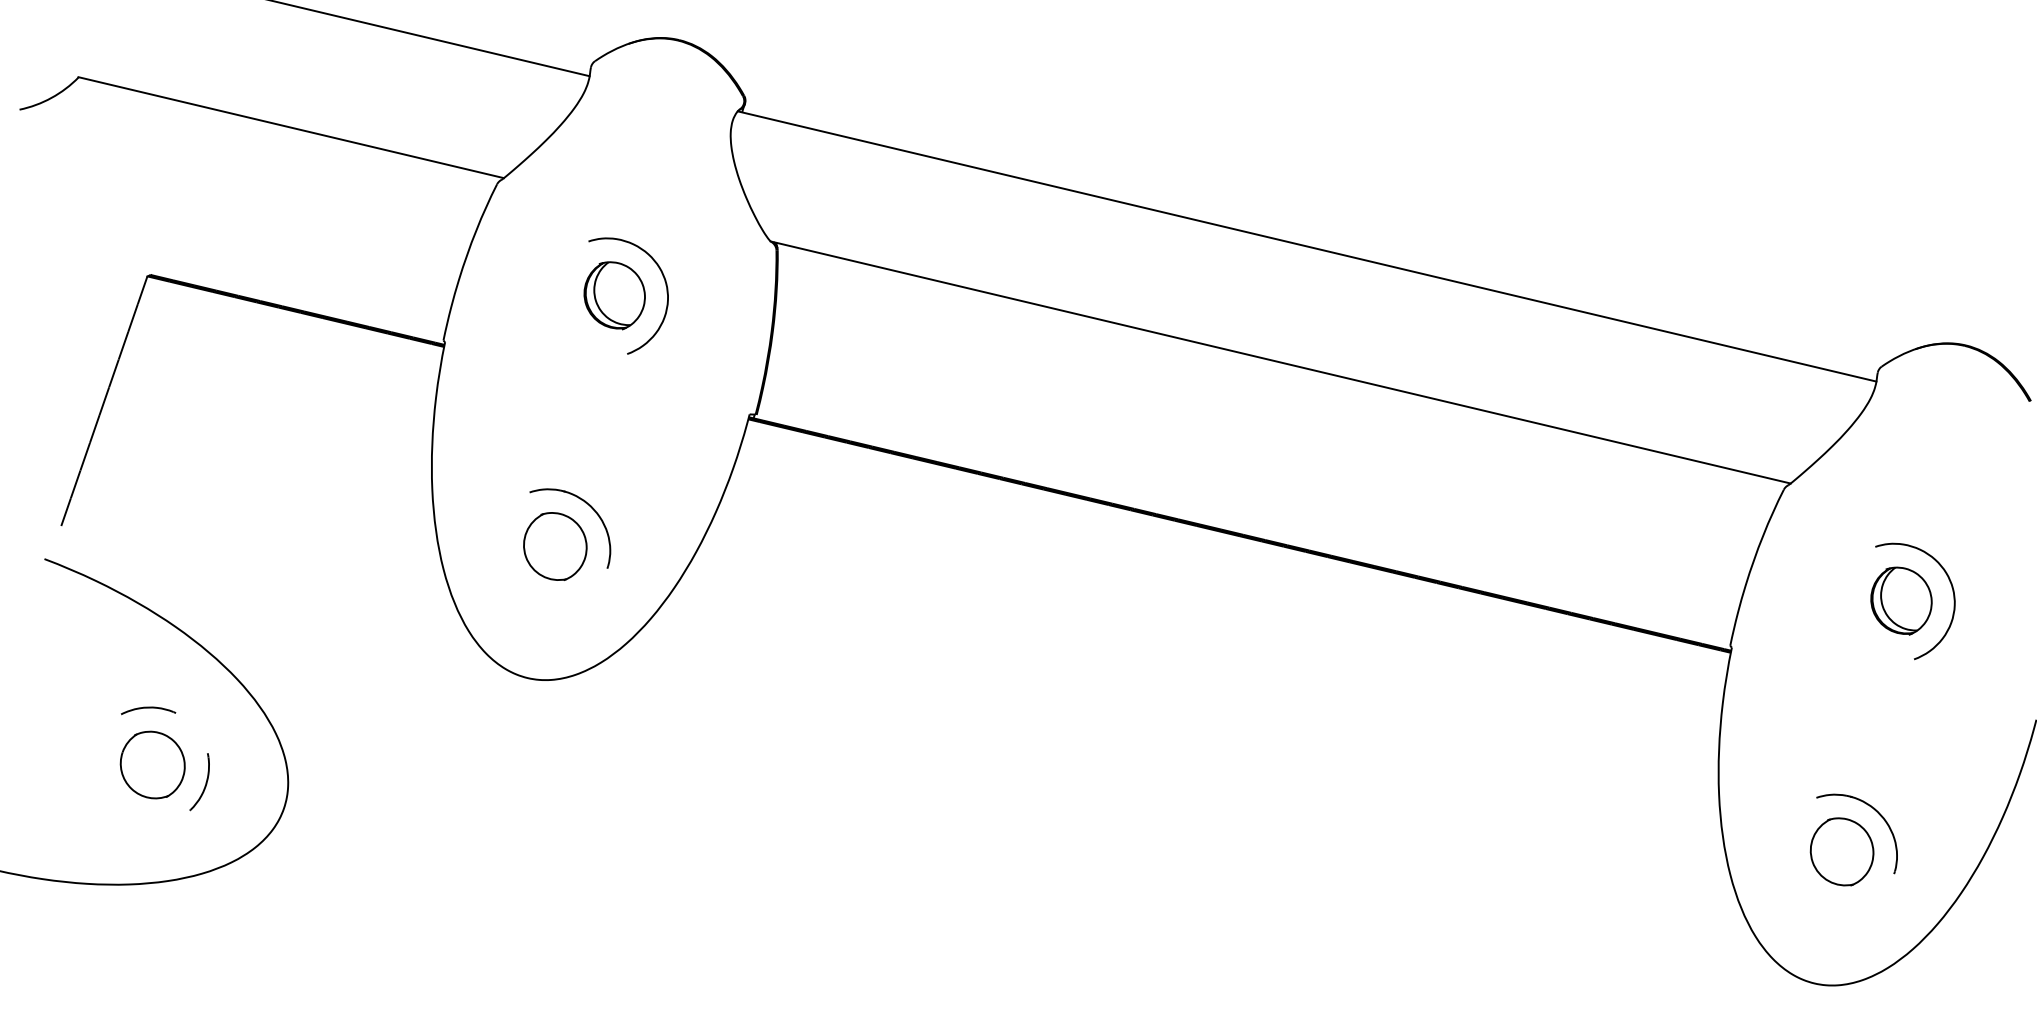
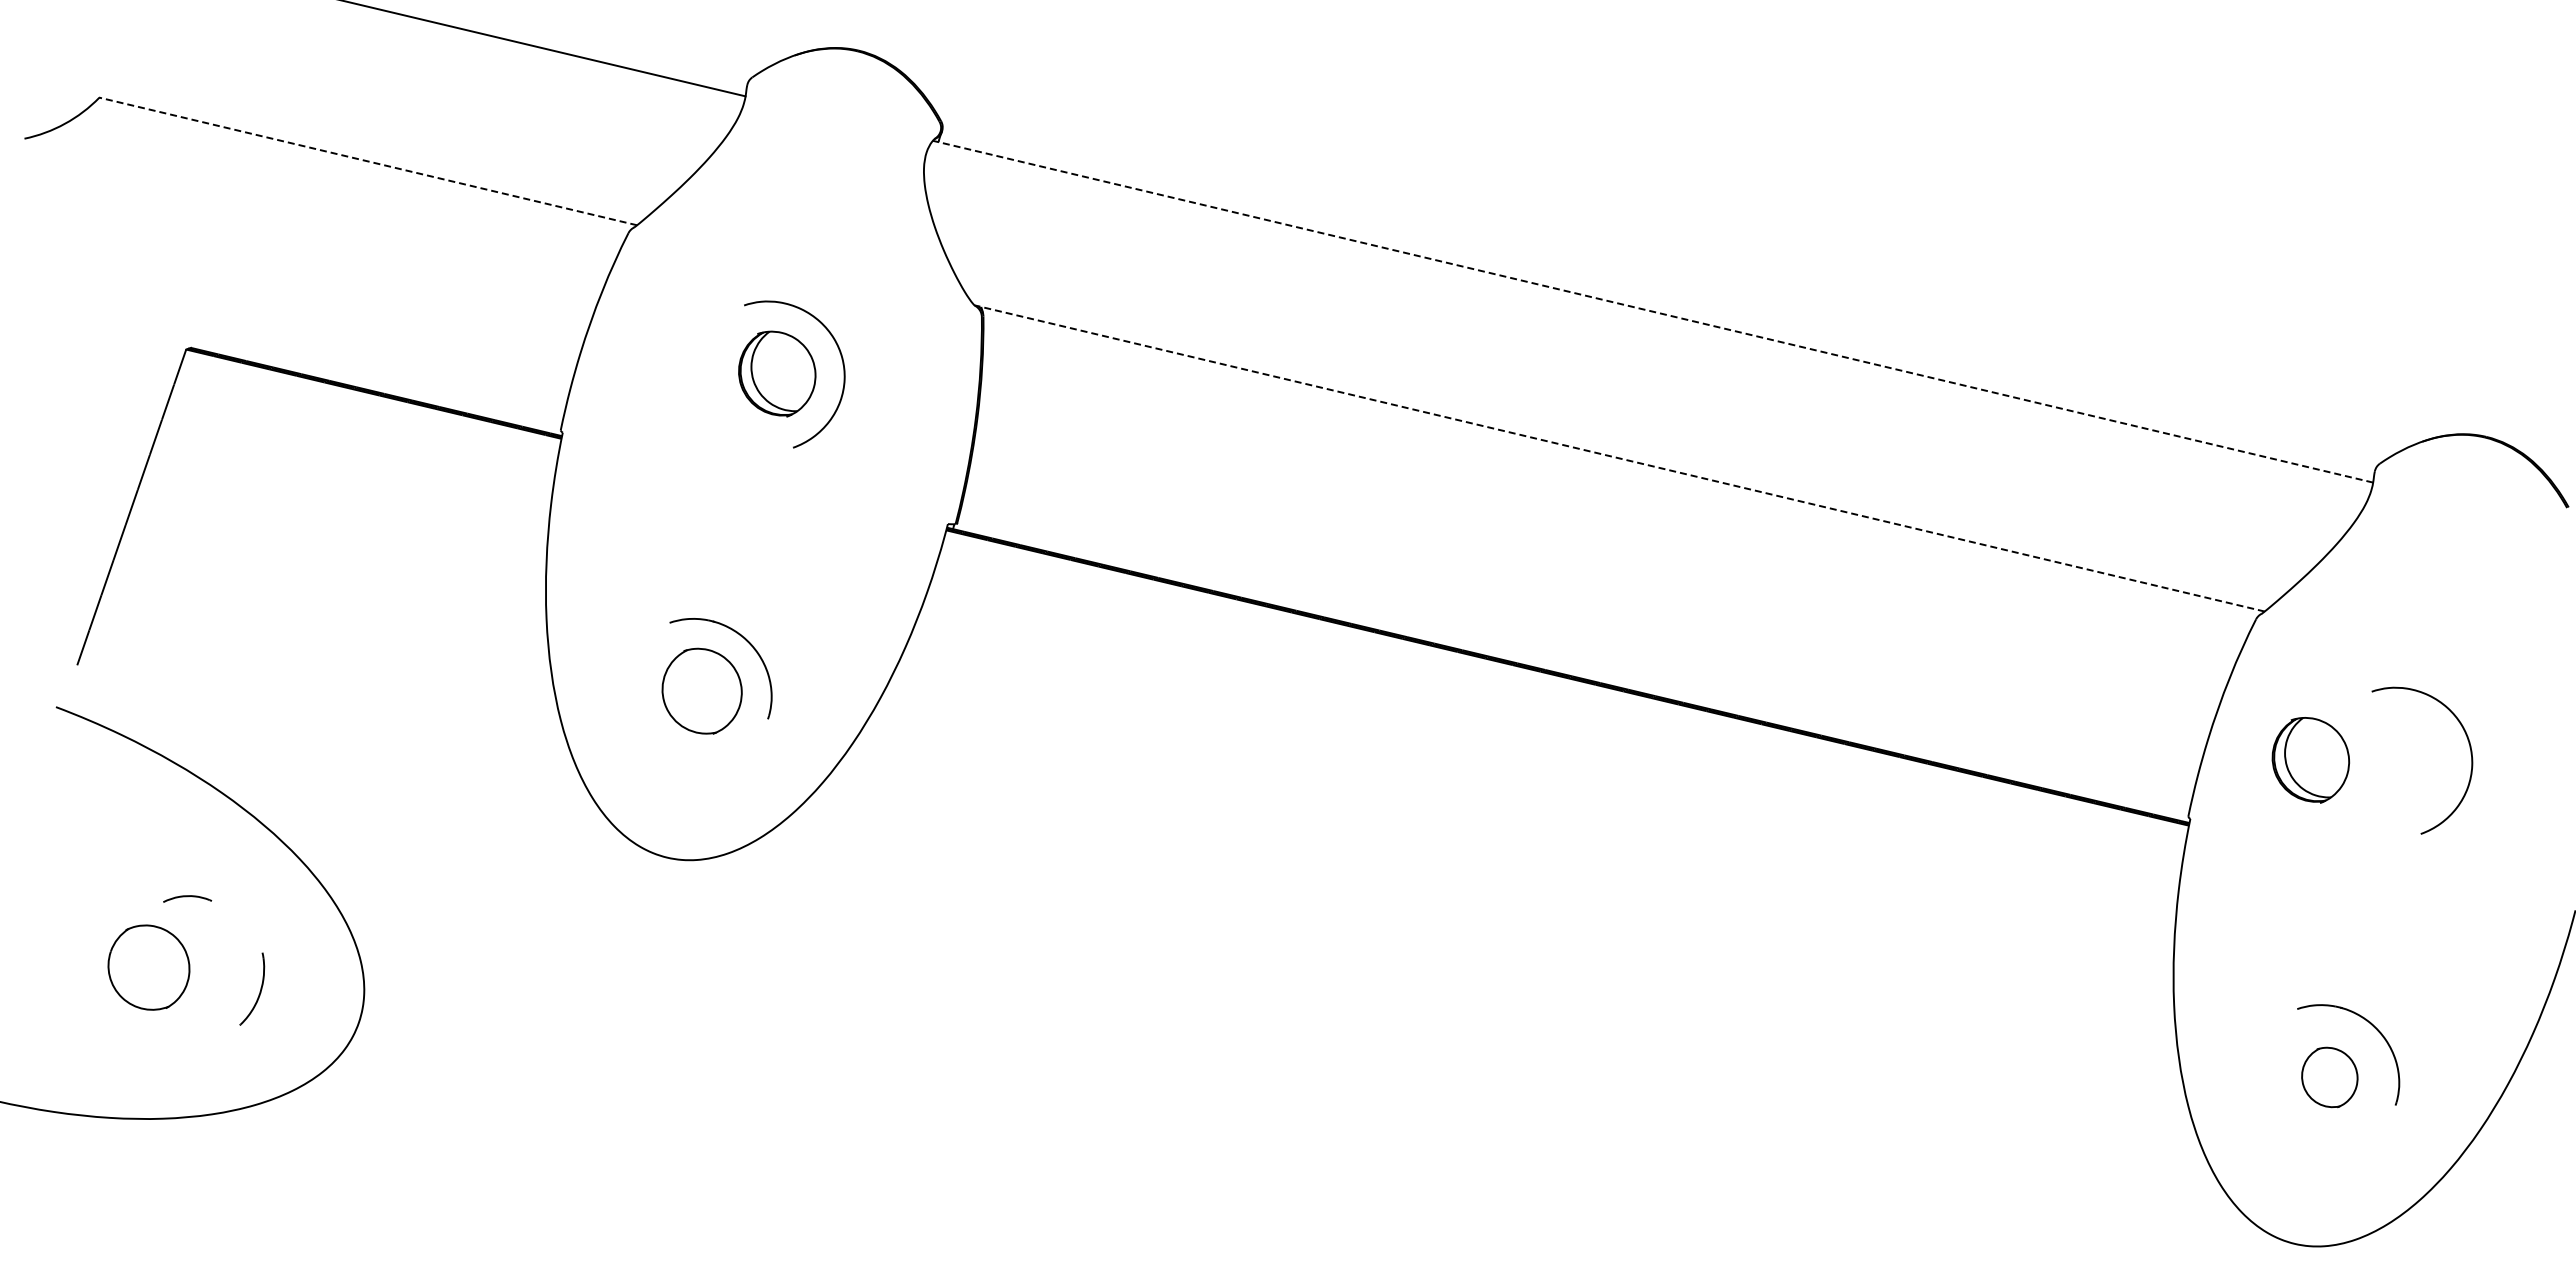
line: (291, 127) -> (368, 161), solid -> dashed
line: (1306, 246) -> (1652, 311), solid -> dashed
line: (1280, 362) -> (1619, 458), solid -> dashed
part: (1901, 601) -> (2310, 760), moved
part: (148, 710) -> (187, 898), size x0.7
part: (152, 764) -> (148, 967), moved
part: (1841, 851) -> (2329, 1077), size x0.7

